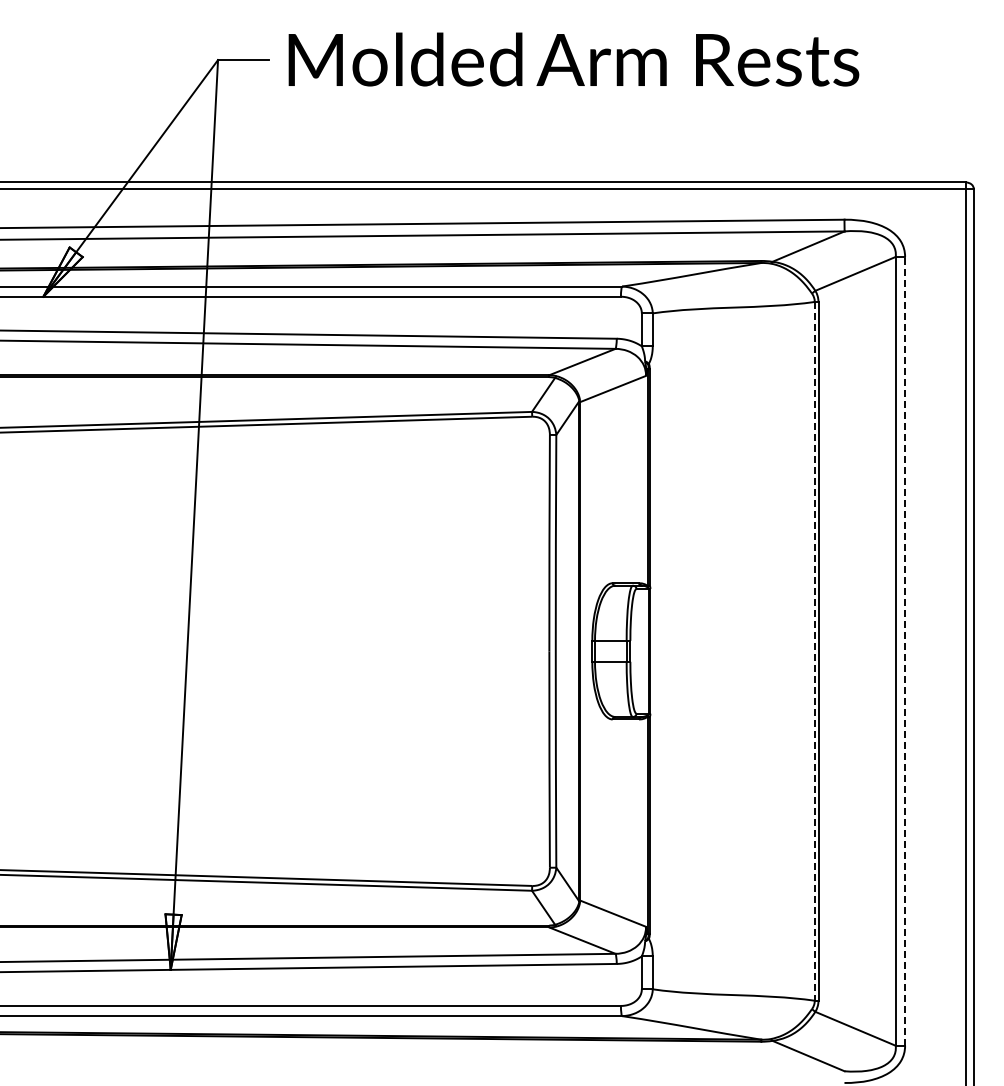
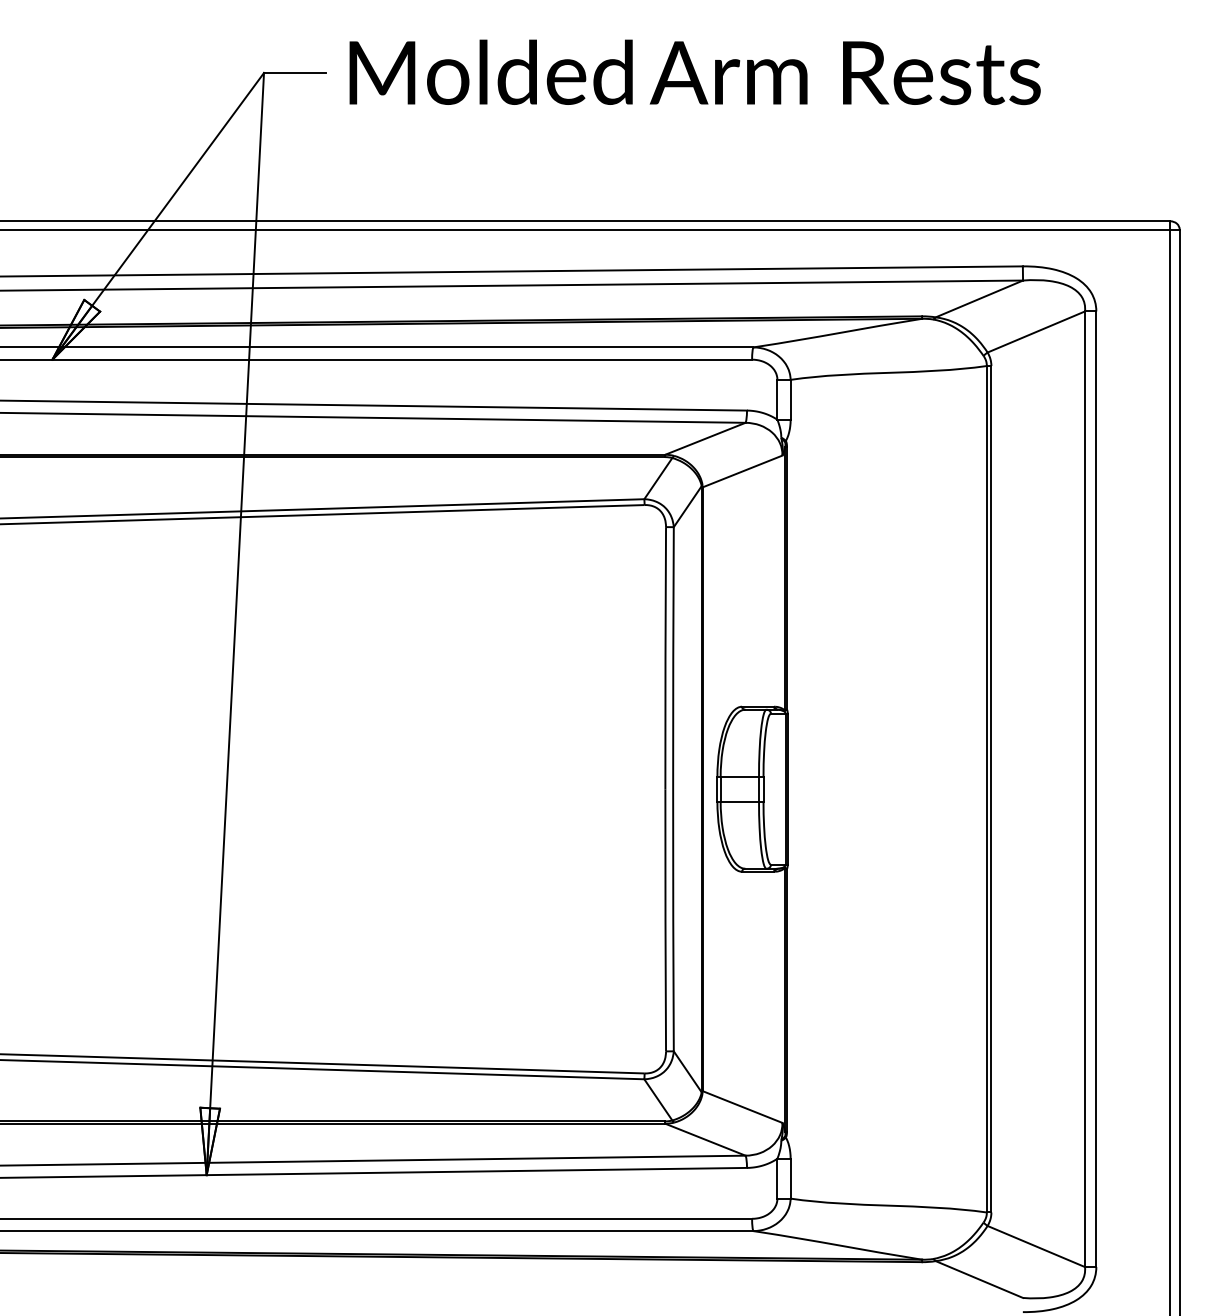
line: (905, 650) -> (1096, 788), dashed -> solid
line: (814, 651) -> (986, 789), dashed -> solid

